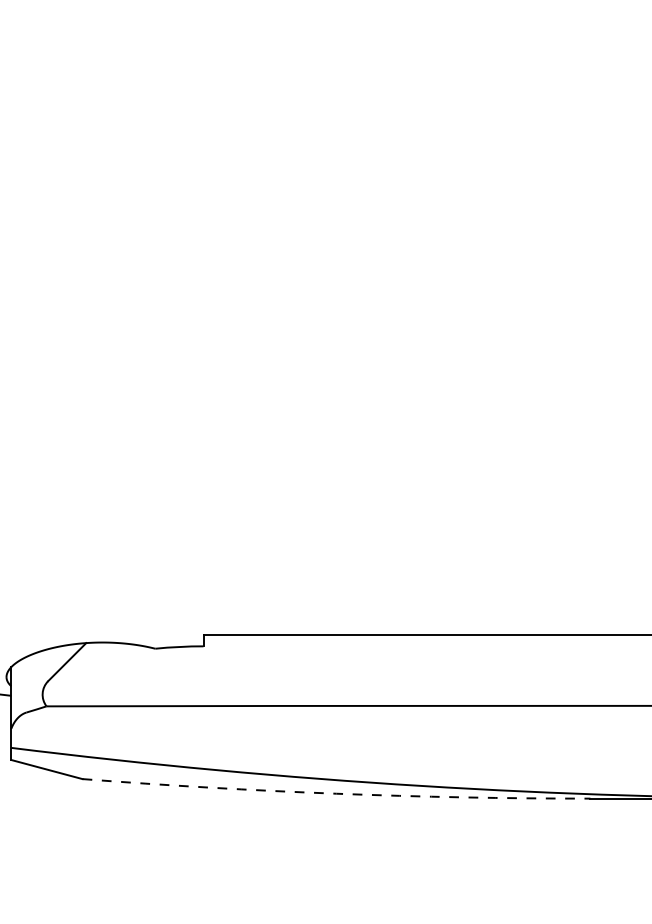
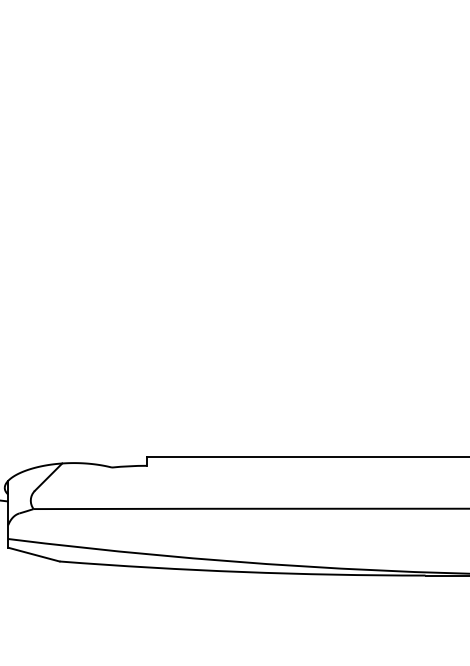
arc: (336, 794) -> (242, 572), dashed -> solid

